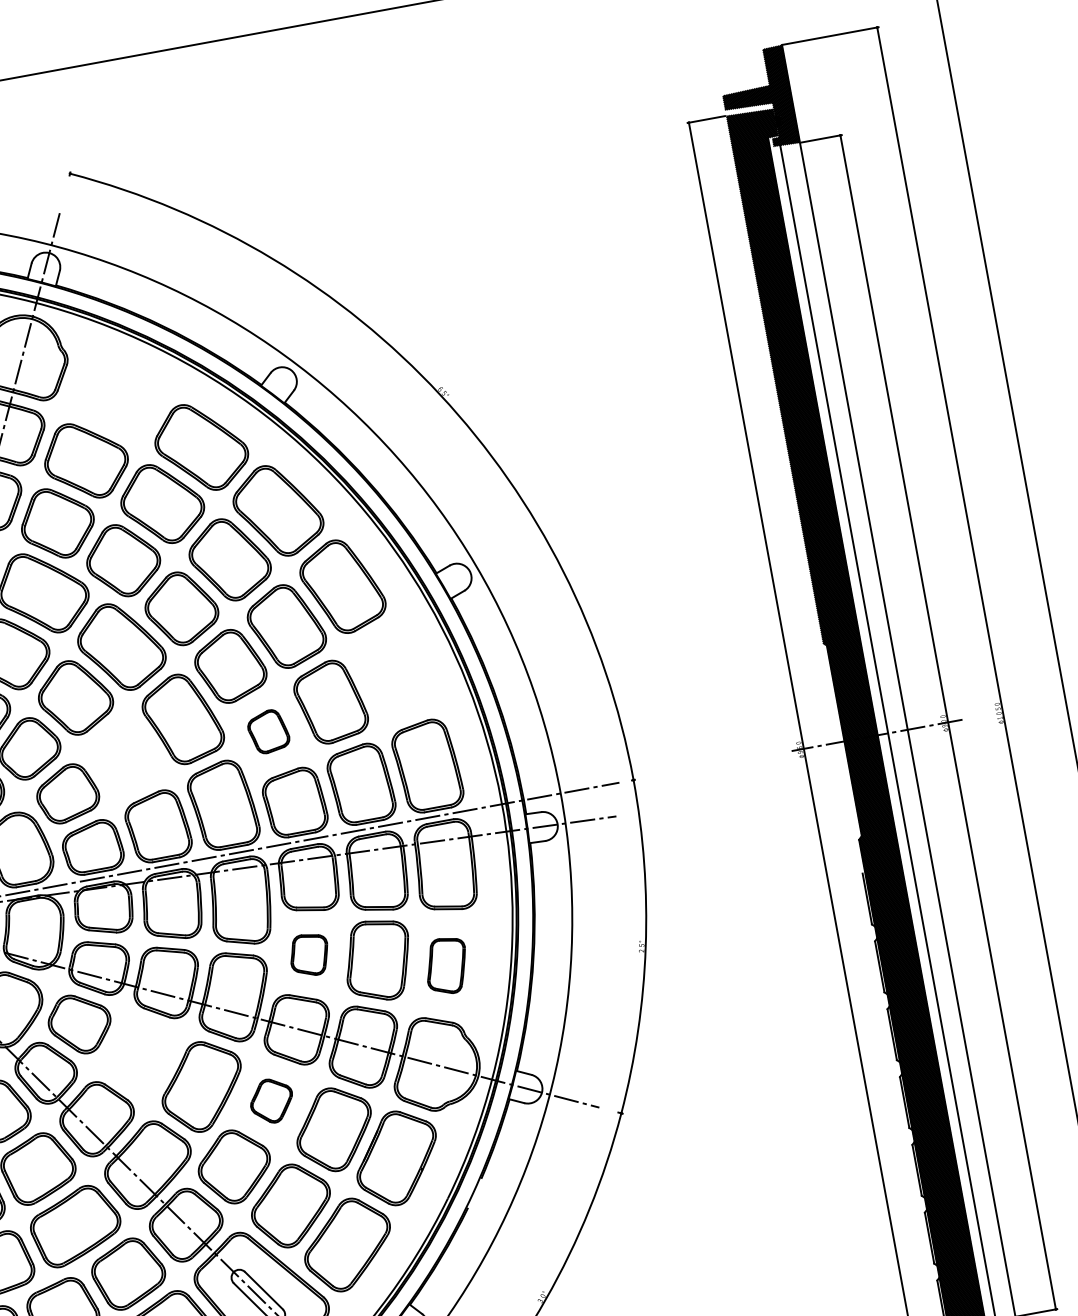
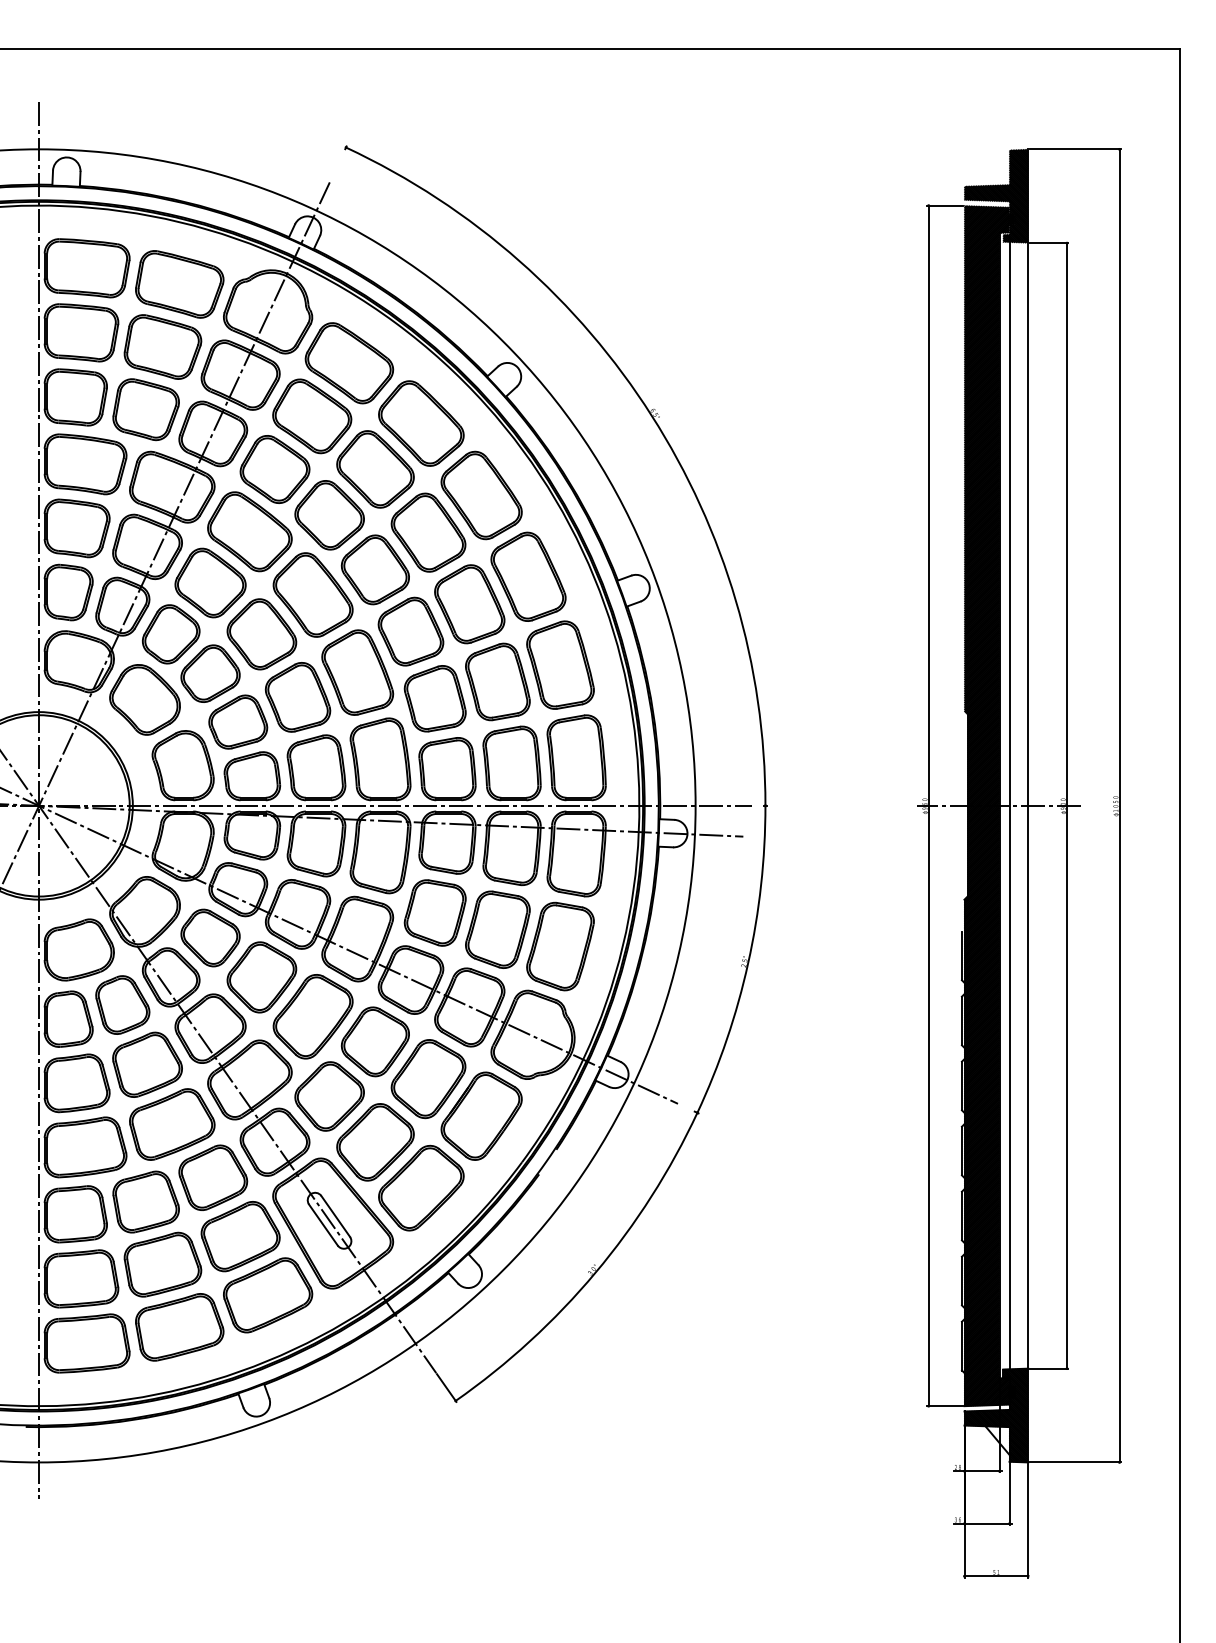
part: (115, 398) -> (349, 363), added
part: (392, 671) -> (560, 664), added
part: (267, 731) -> (434, 698), size x1.67
part: (124, 756) -> (297, 697), added
part: (308, 954) -> (434, 912), size x1.67
part: (446, 966) -> (560, 946), size x1.67
part: (140, 1055) -> (261, 977), added
part: (270, 1100) -> (374, 1041), size x1.67

